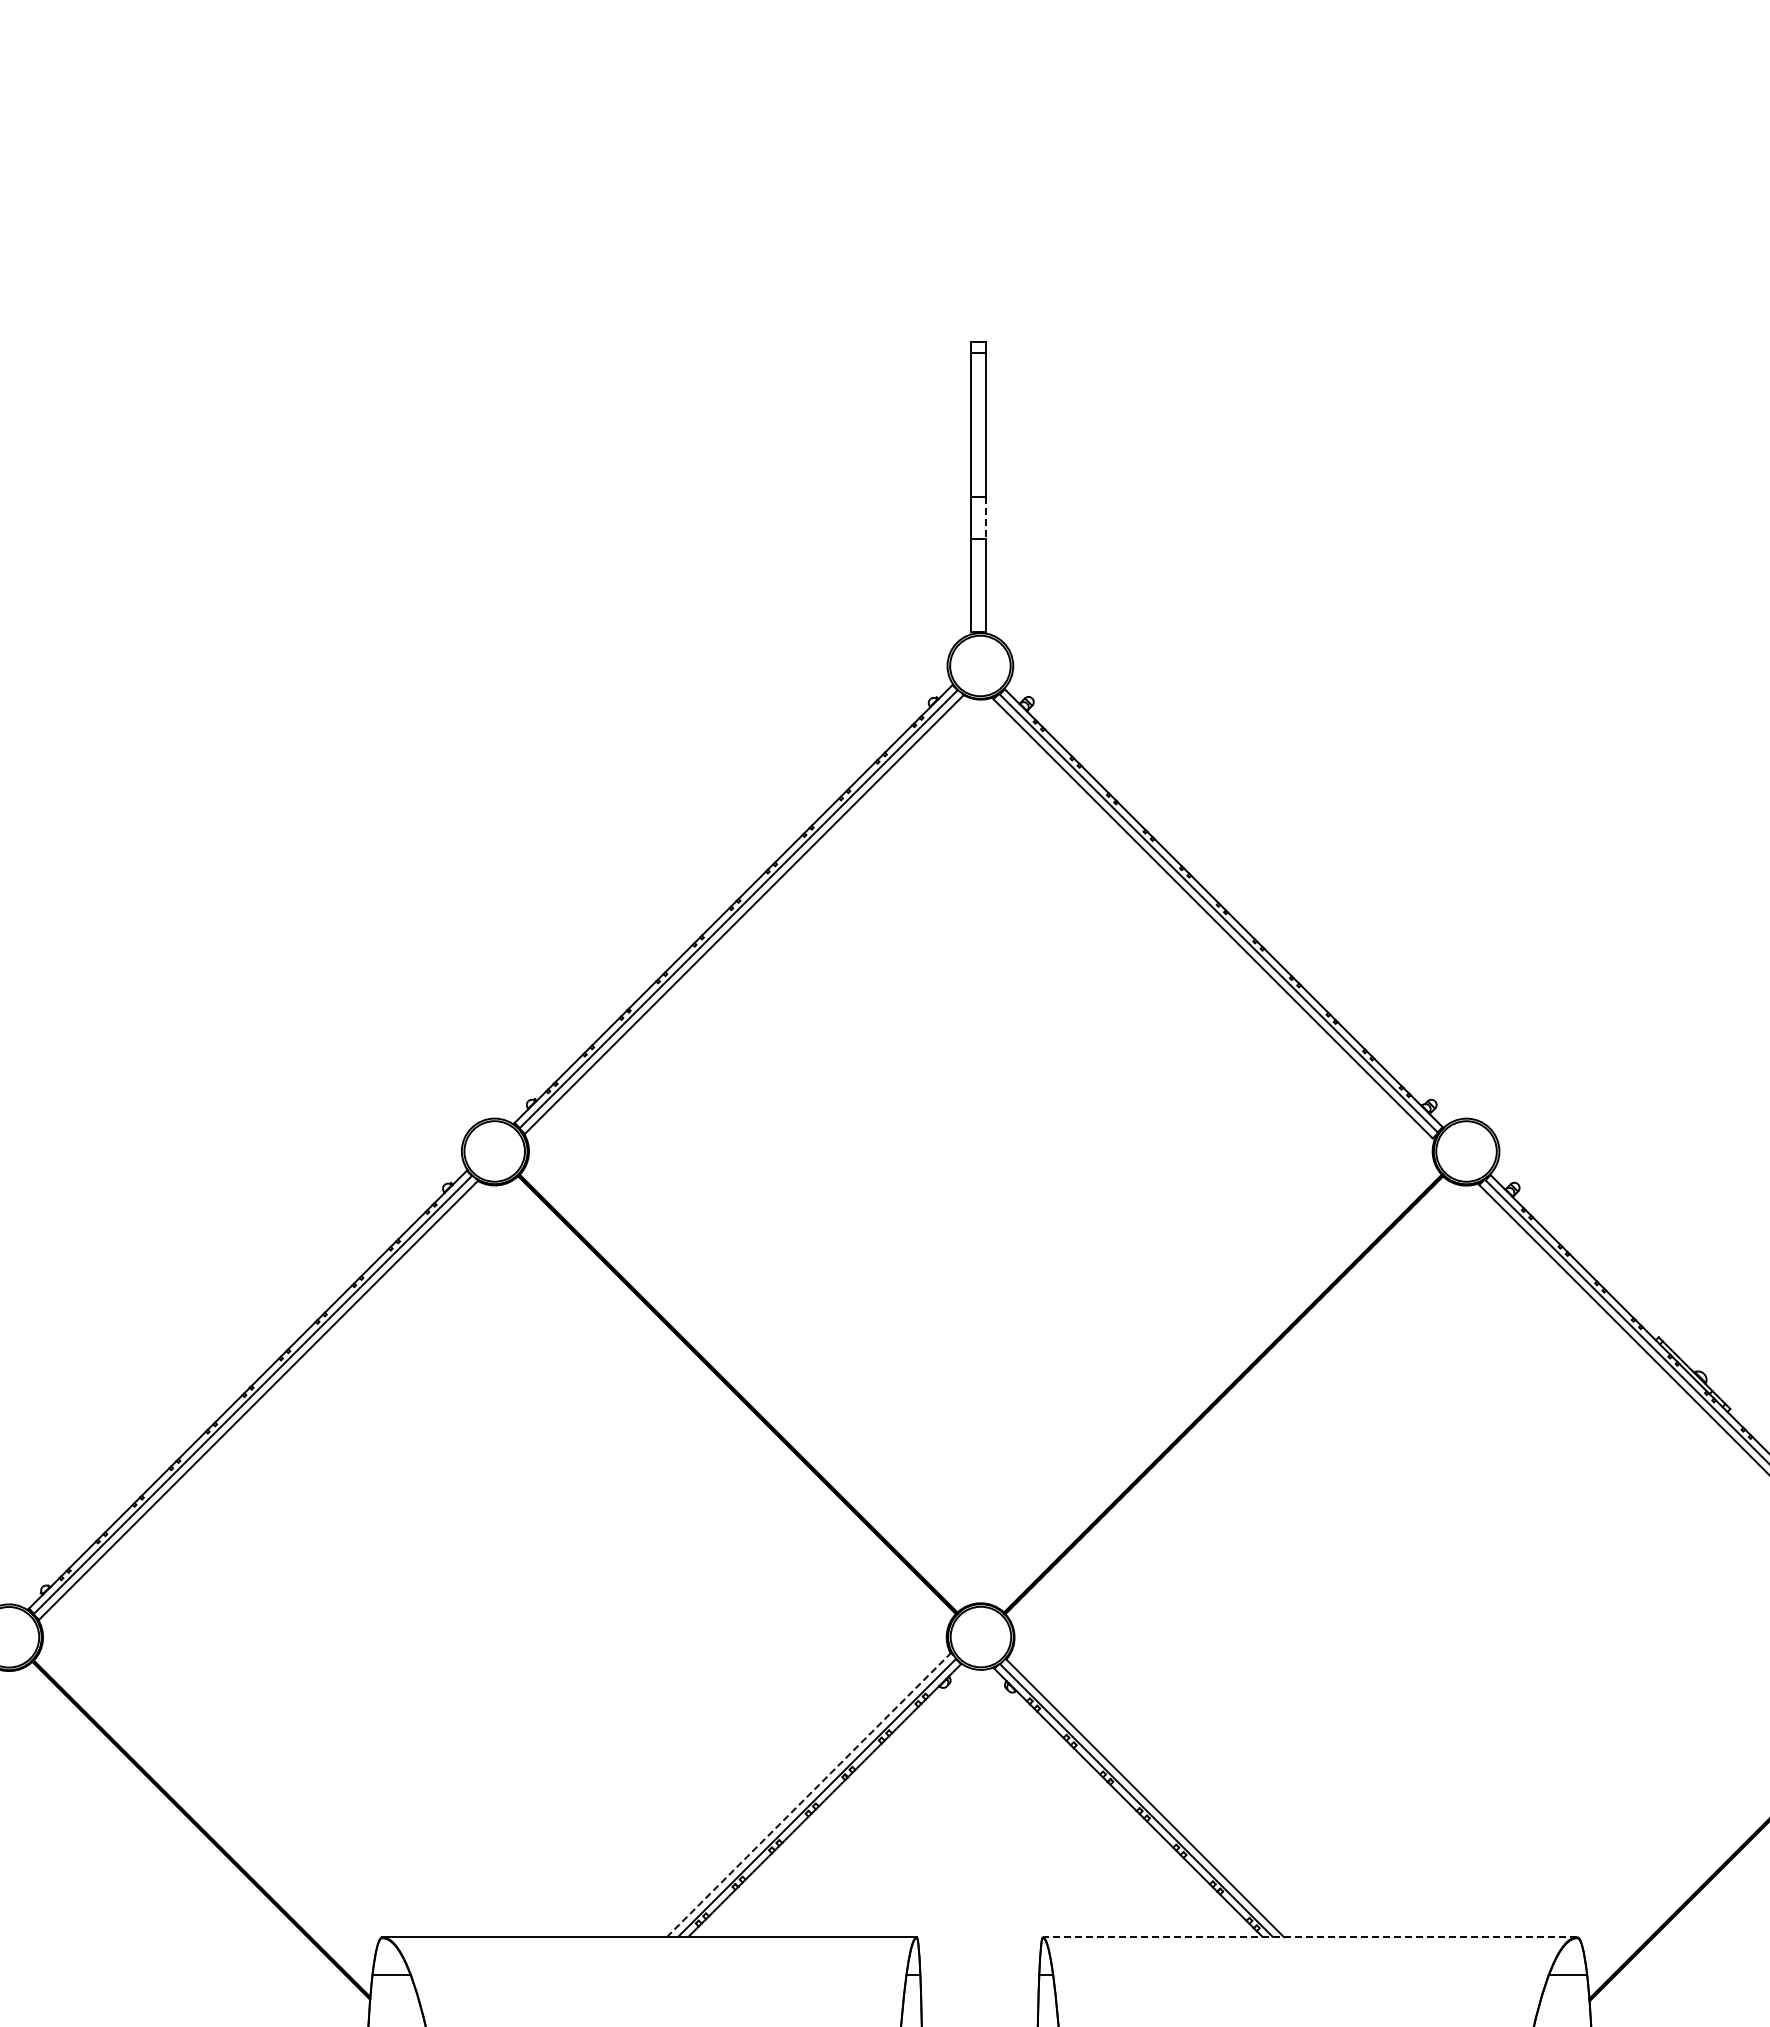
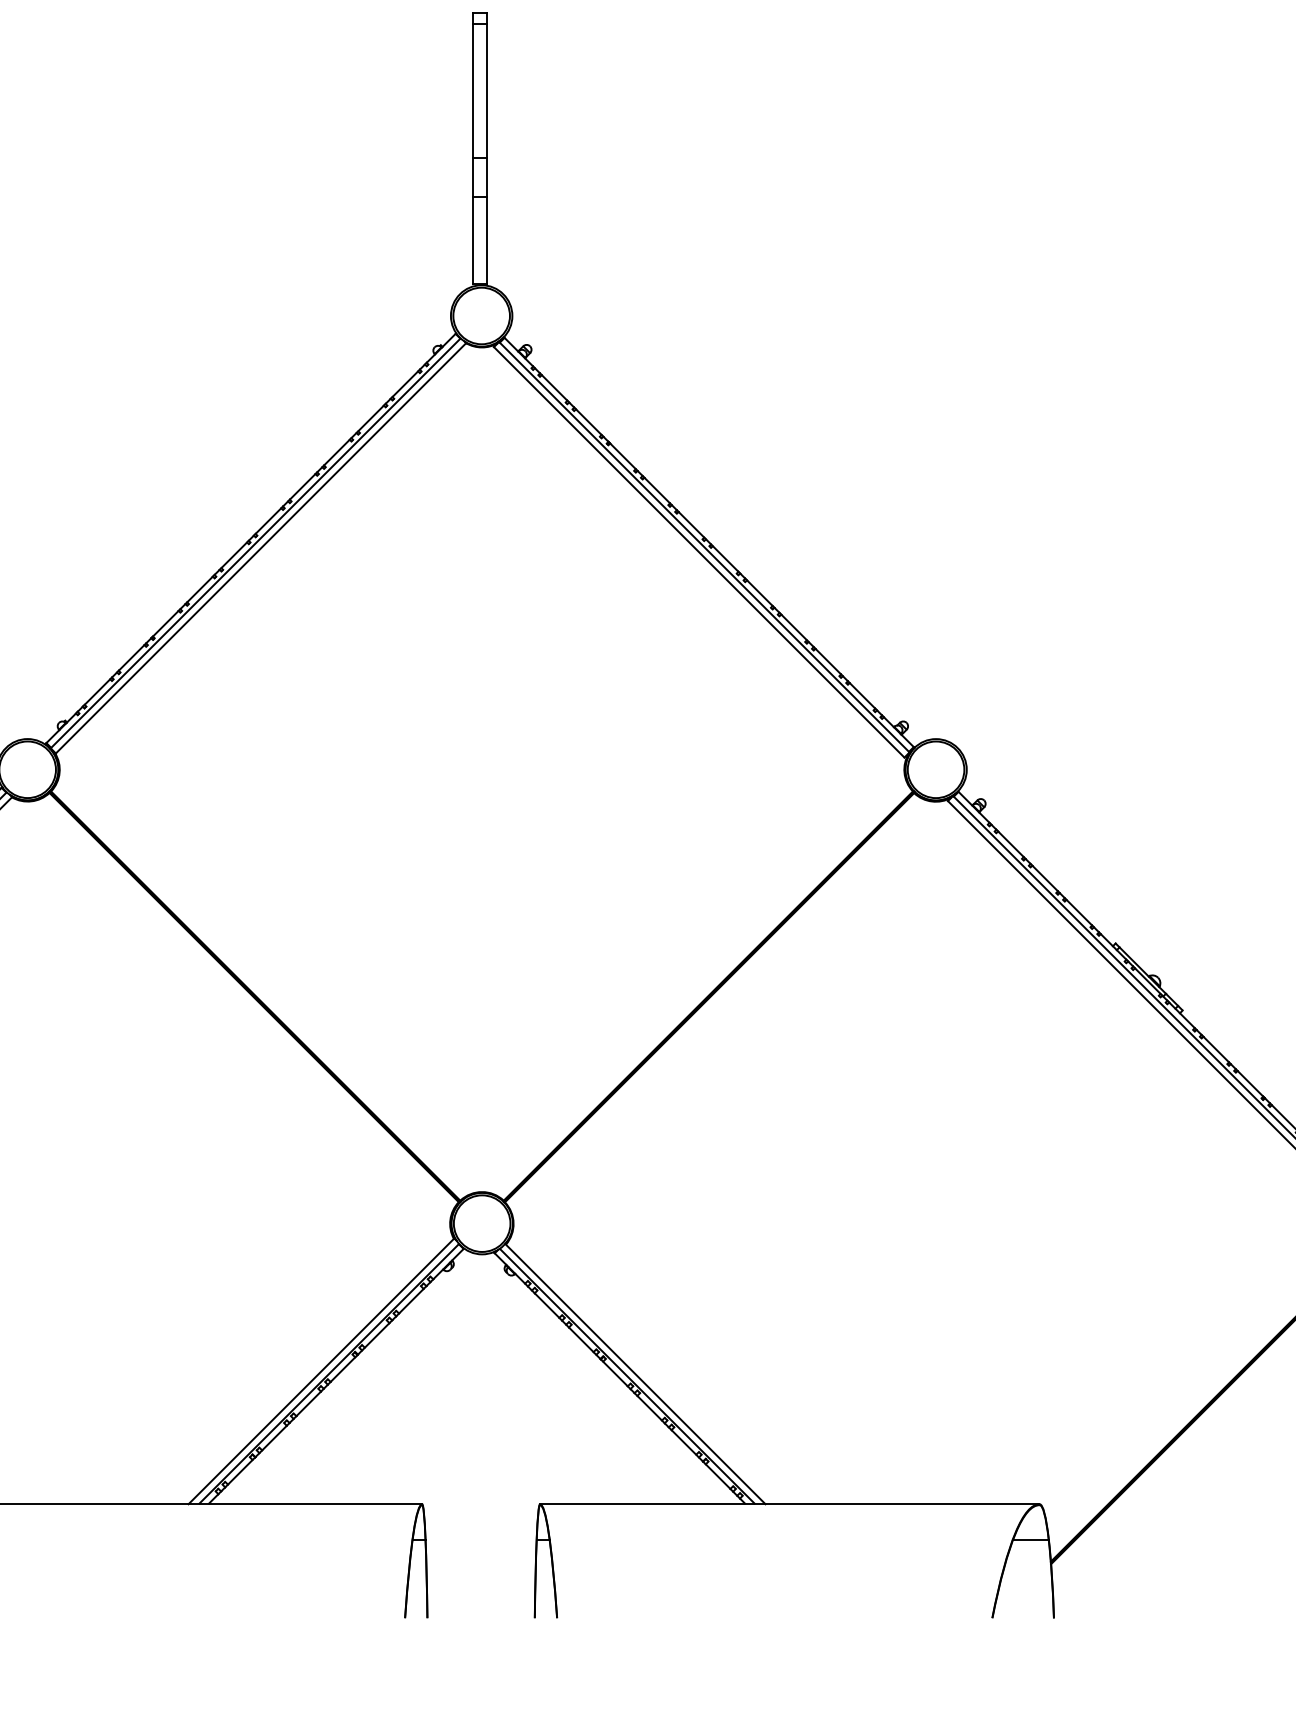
line: (986, 517) -> (487, 177), dashed -> solid
line: (809, 1794) -> (321, 1370), dashed -> solid
line: (1309, 1937) -> (789, 1504), dashed -> solid

